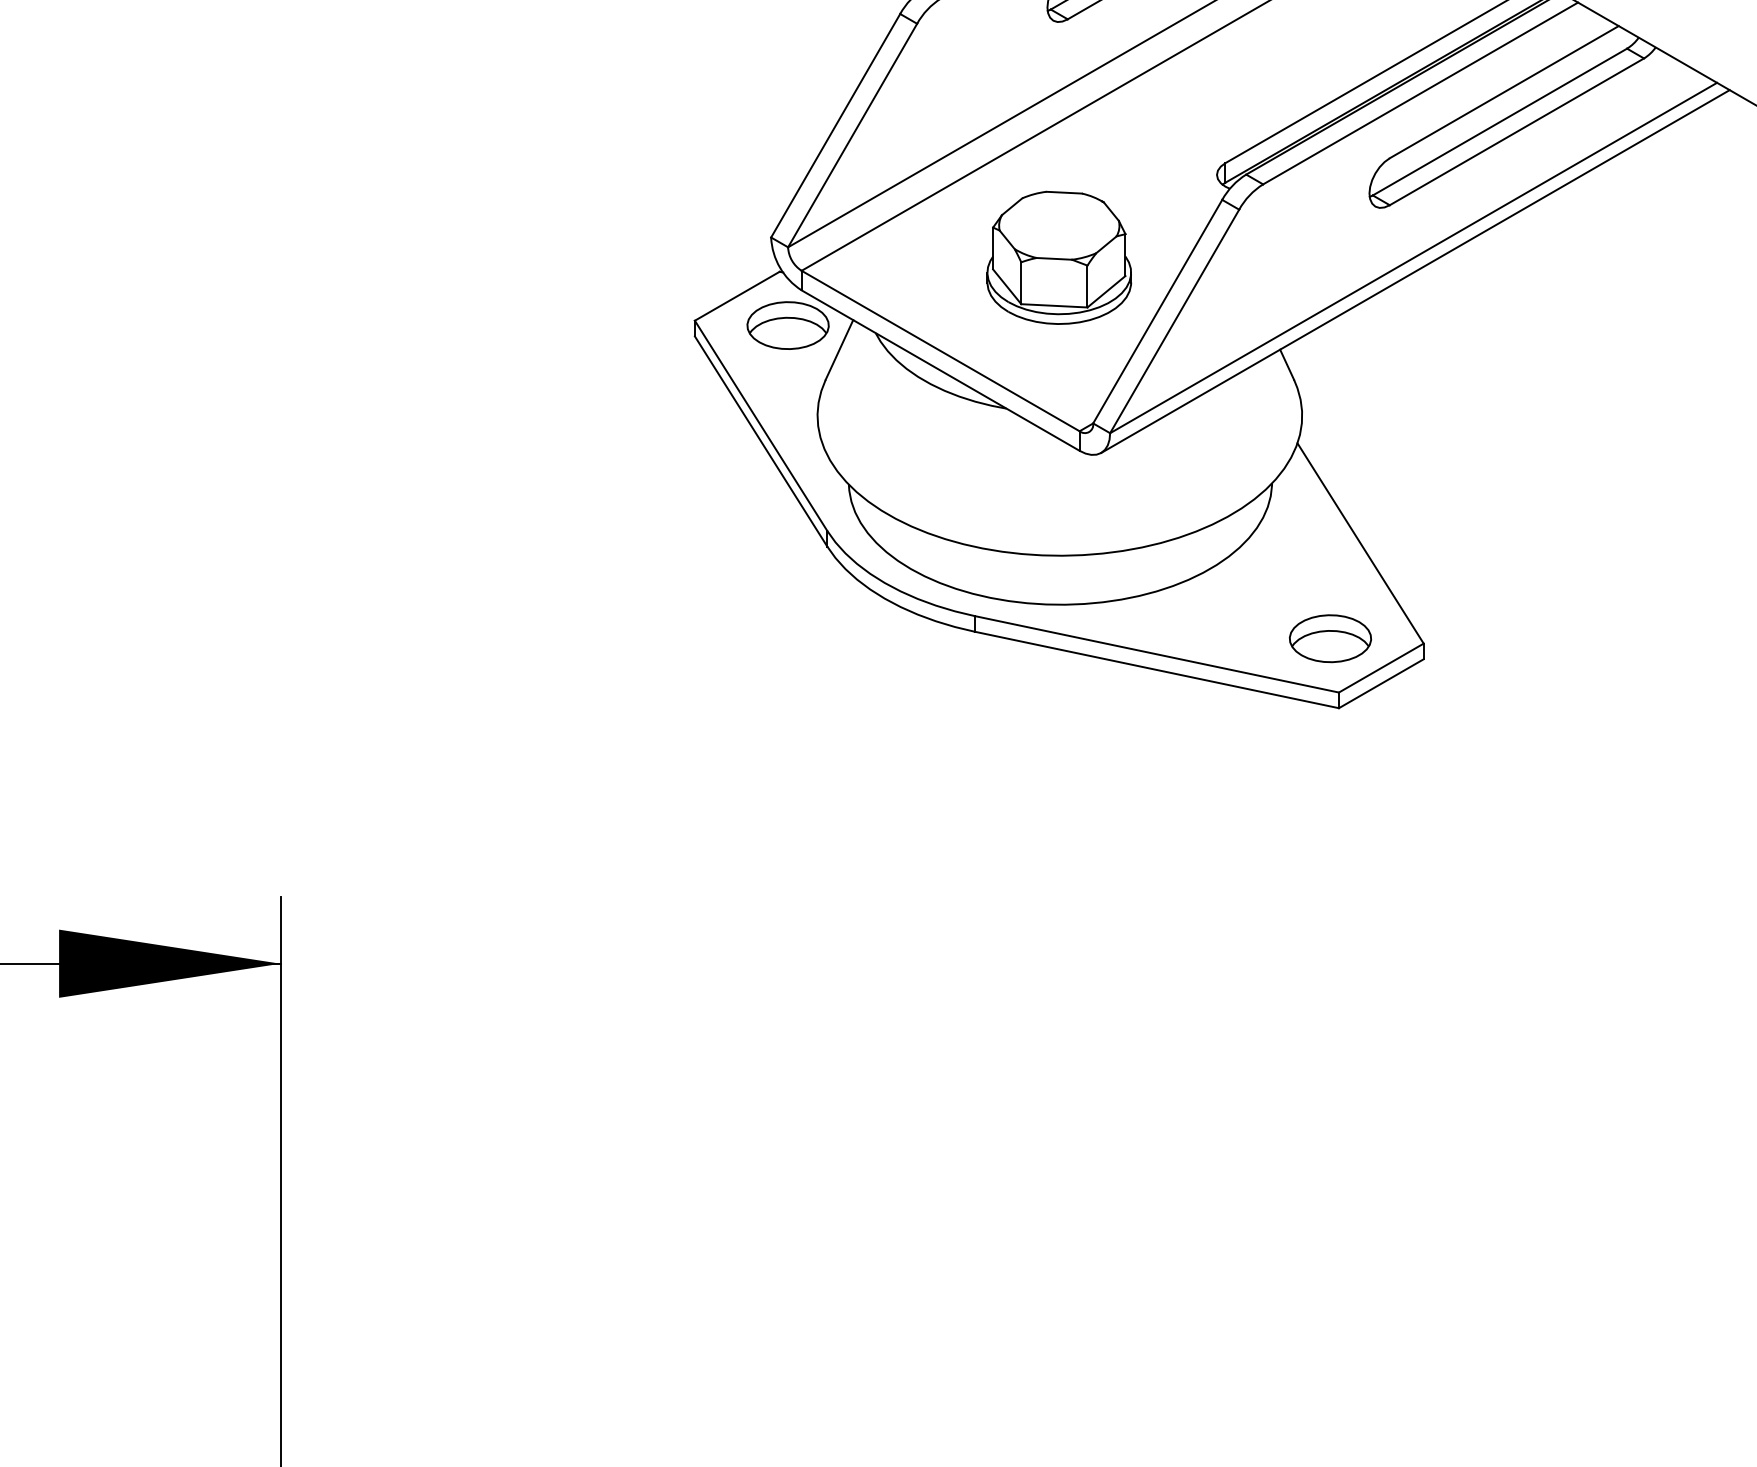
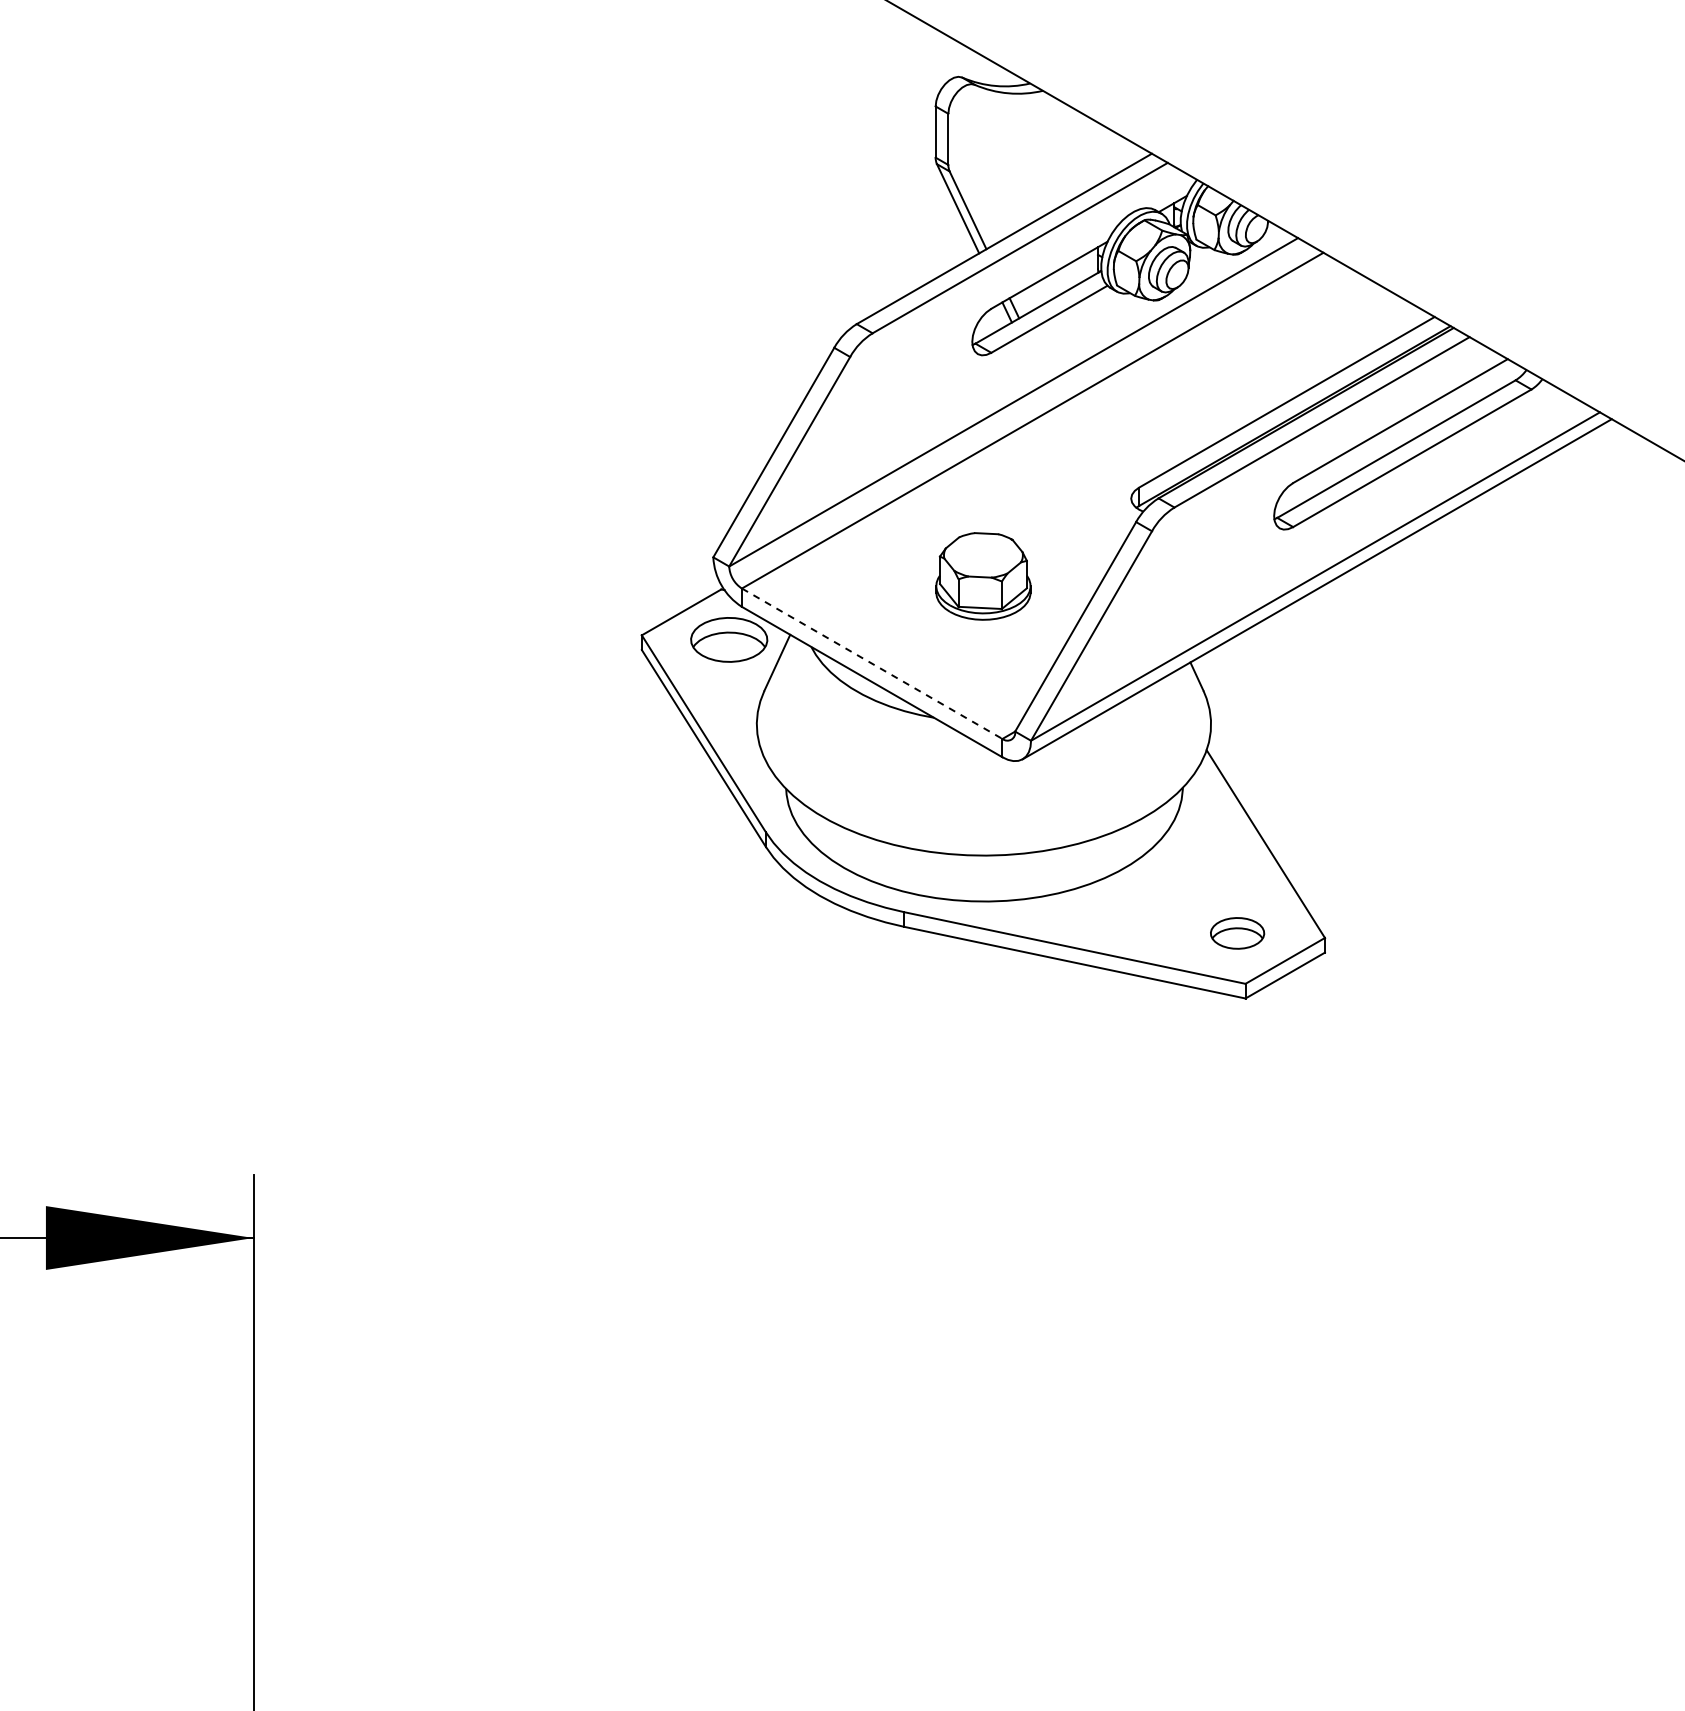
part: (1059, 257) -> (983, 576), size x0.7
line: (940, 350) -> (872, 663), solid -> dashed
part: (1330, 638) -> (1237, 933), size x0.7

